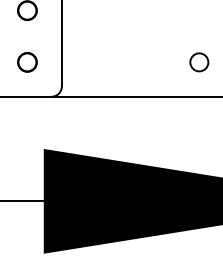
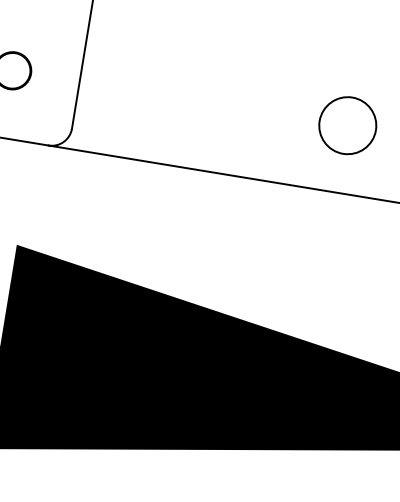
circle: (199, 62) -> (348, 125), size x1.6

